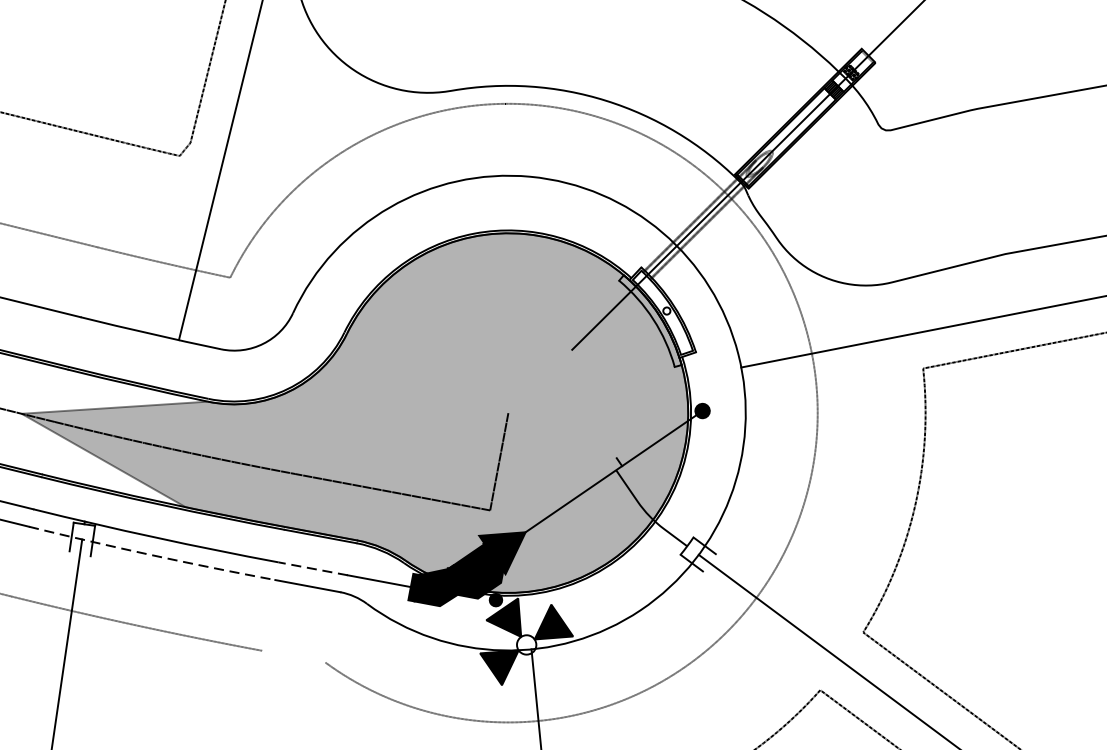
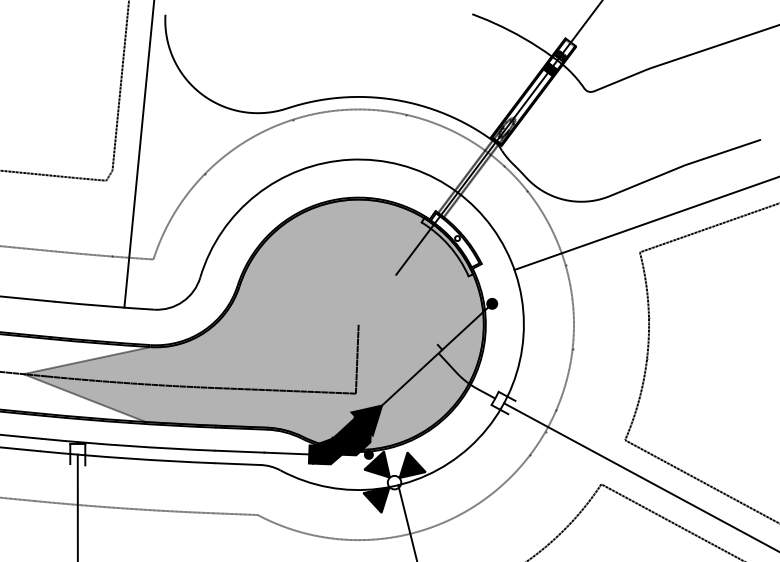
arc: (152, 555) -> (127, 458), dashed -> solid
line: (312, 568) -> (239, 451), dashed -> solid
line: (292, 657) -> (234, 514), added

